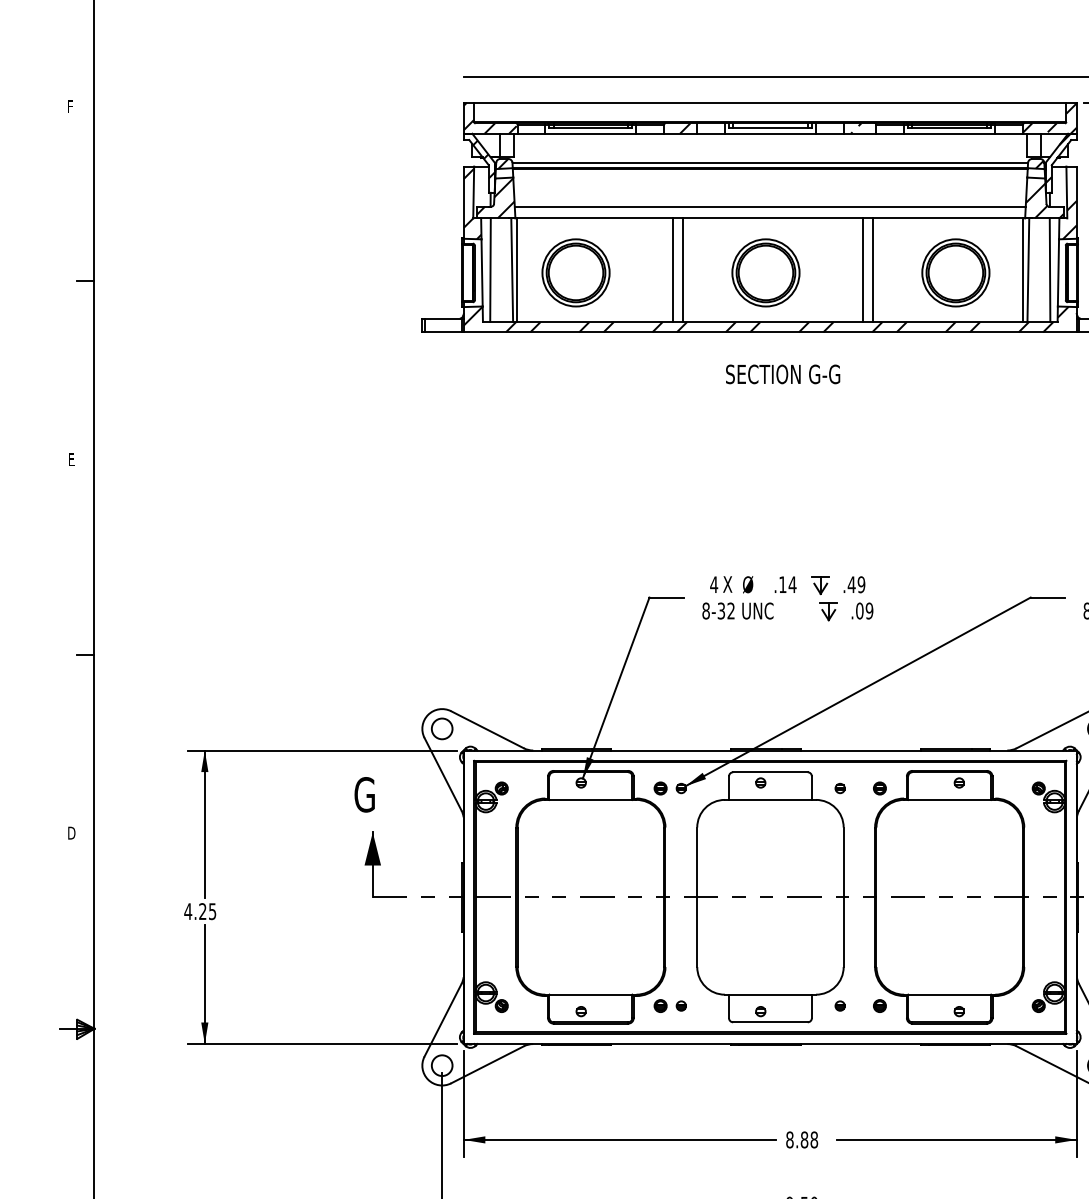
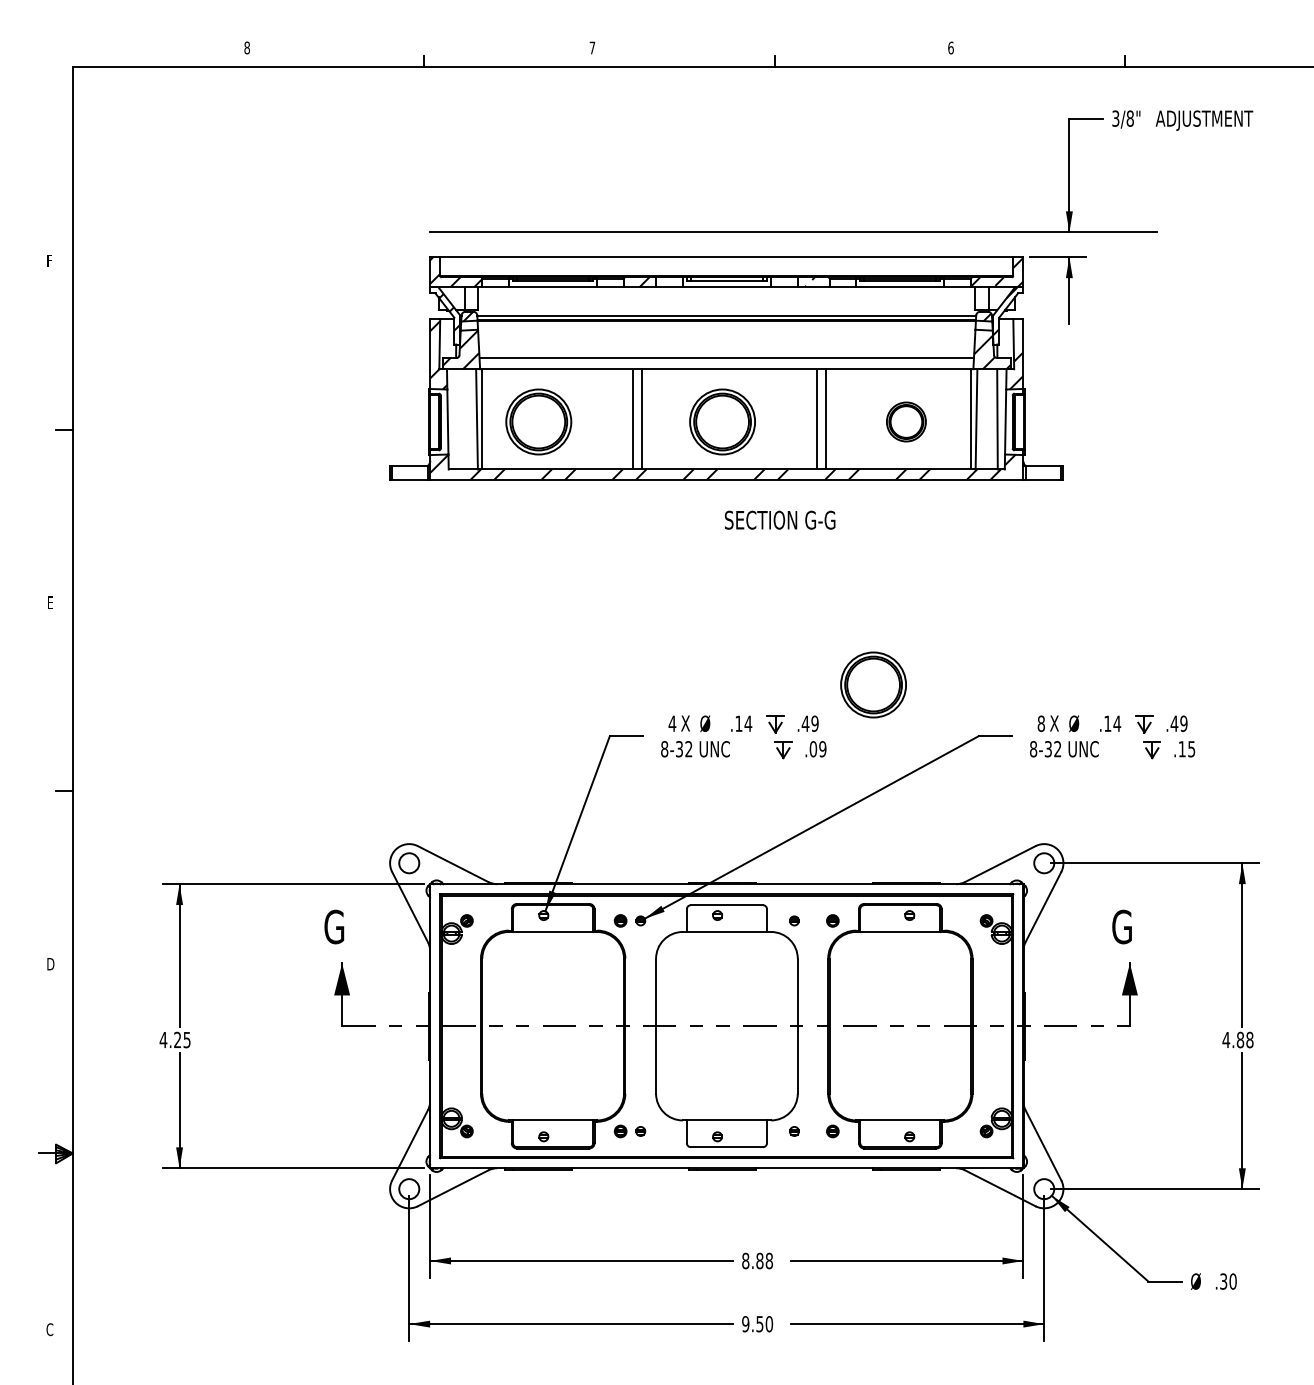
line: (489, 270) -> (455, 419), removed
part: (956, 272) -> (906, 421), size x0.6
text: (783, 373) -> (780, 519), moved
part: (921, 544) -> (873, 684), added

